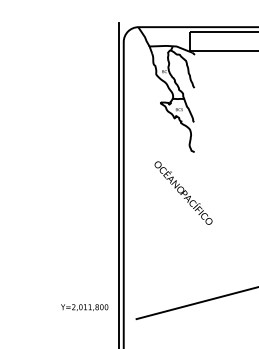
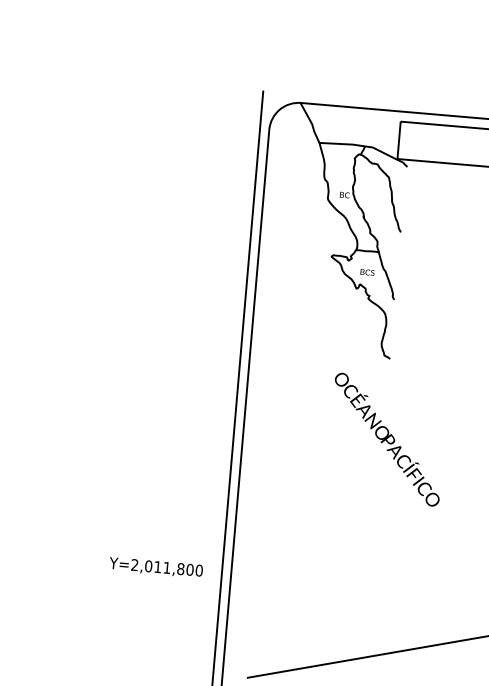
text: (183, 192) -> (387, 438), moved
text: (84, 307) -> (155, 567), moved

